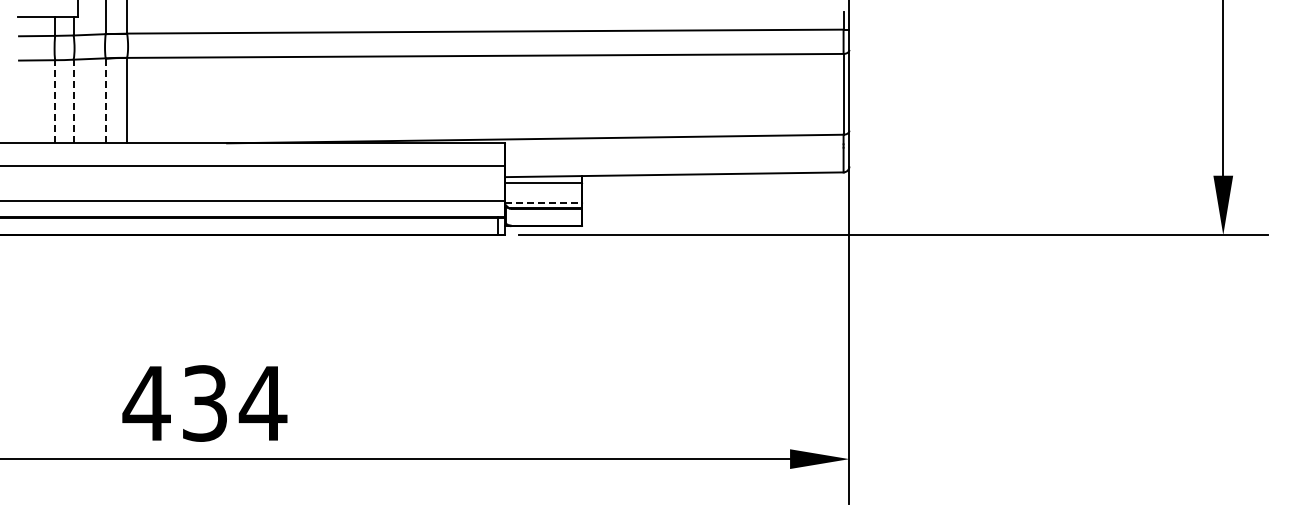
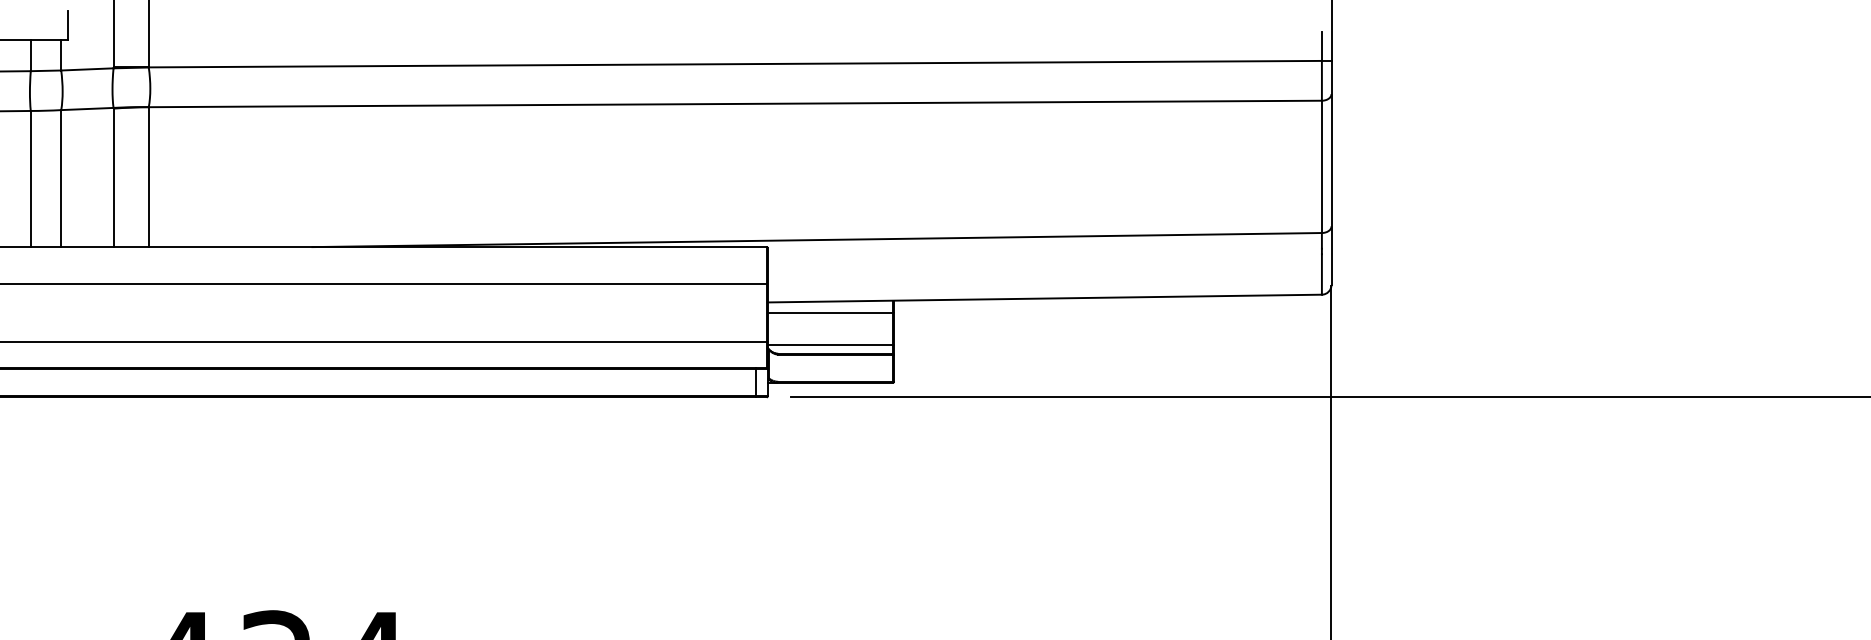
line: (55, 101) -> (31, 178), dashed -> solid
line: (73, 101) -> (60, 178), dashed -> solid
line: (105, 101) -> (113, 178), dashed -> solid
line: (543, 203) -> (830, 345), dashed -> solid

